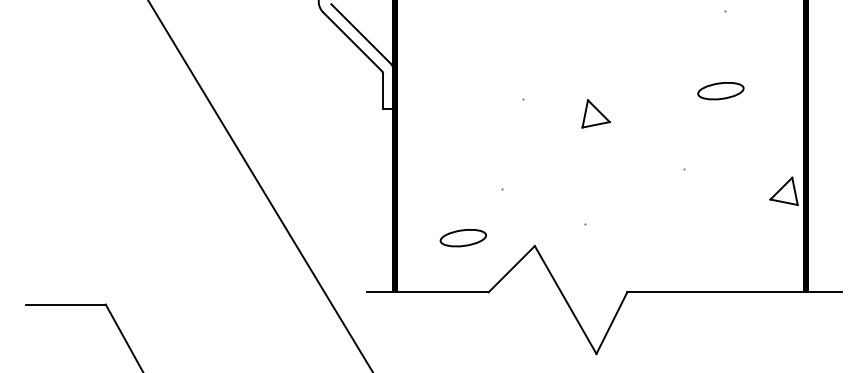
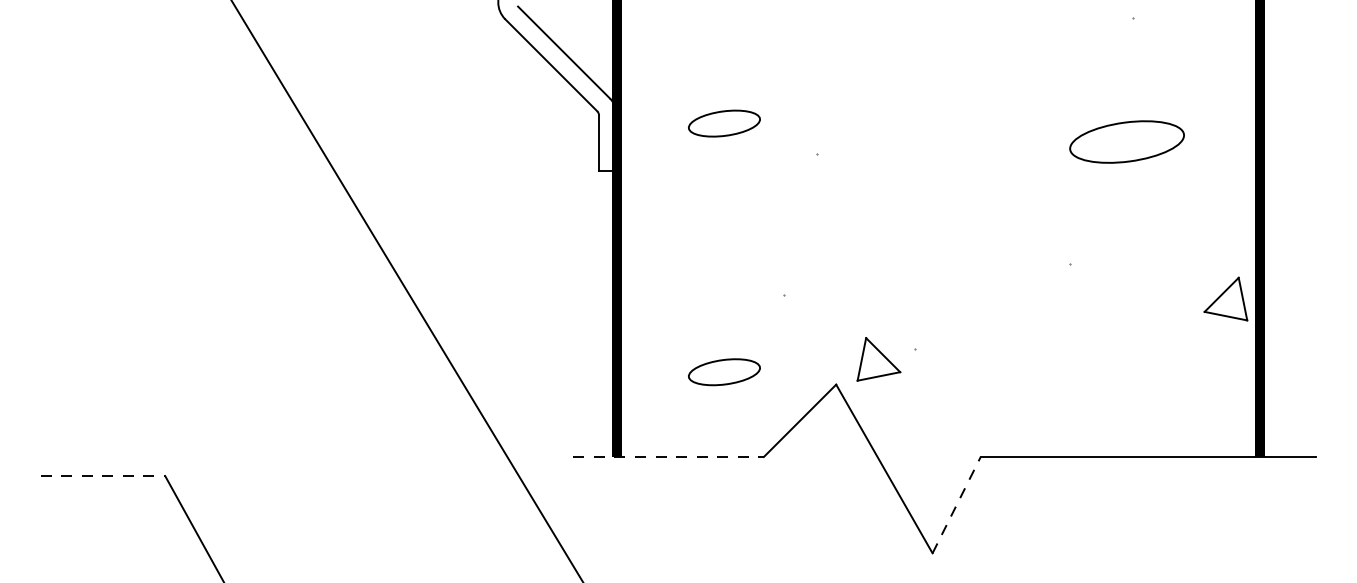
part: (462, 79) -> (723, 124), added
part: (720, 91) -> (1126, 142), size x1.6
part: (595, 113) -> (877, 358), moved
line: (427, 292) -> (668, 457), solid -> dashed
line: (65, 304) -> (102, 476), solid -> dashed
line: (612, 322) -> (957, 504), solid -> dashed

